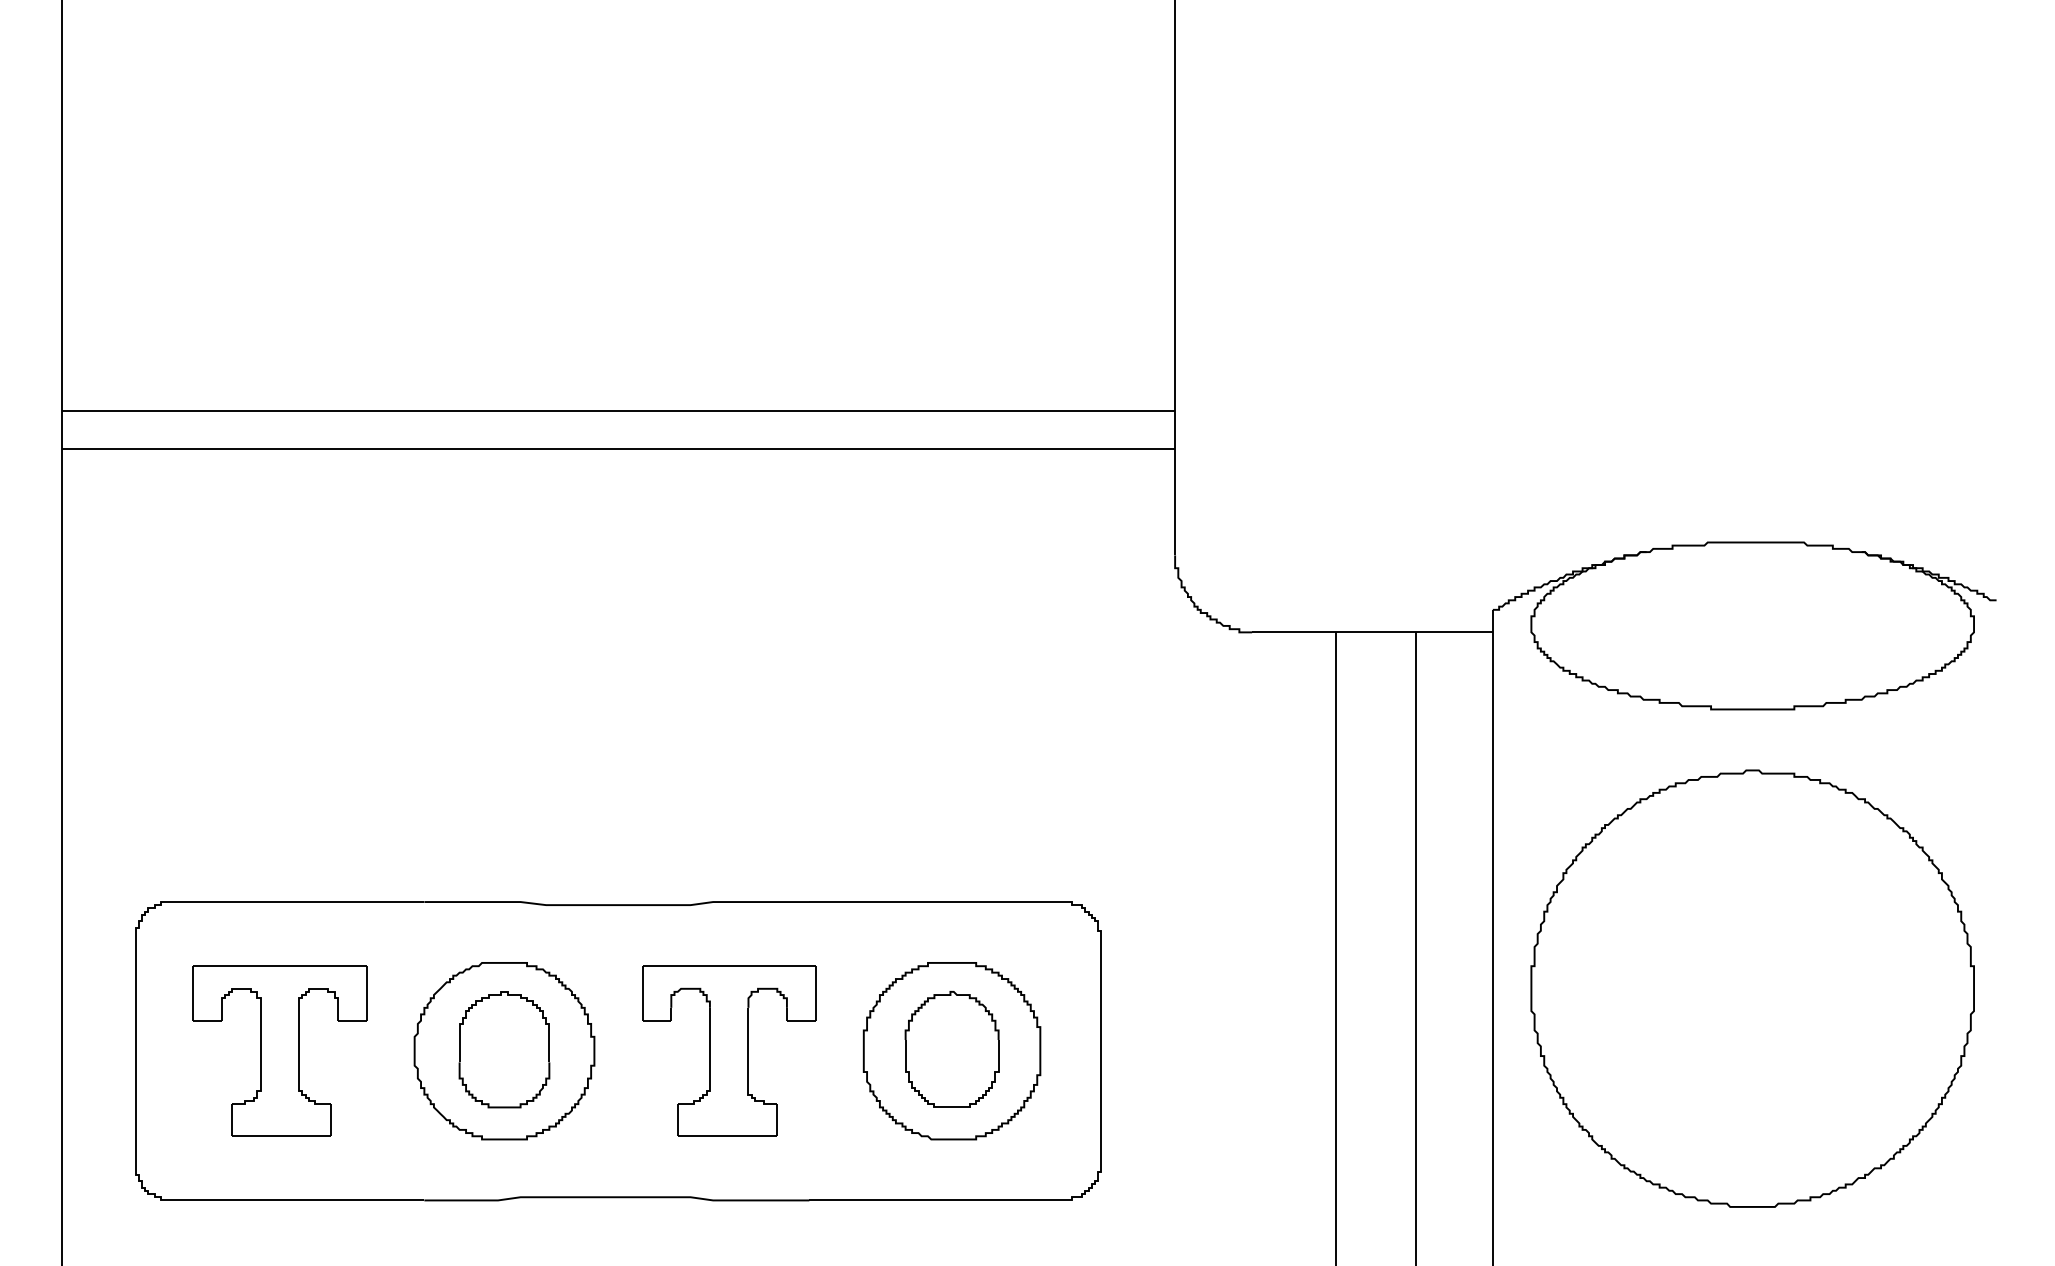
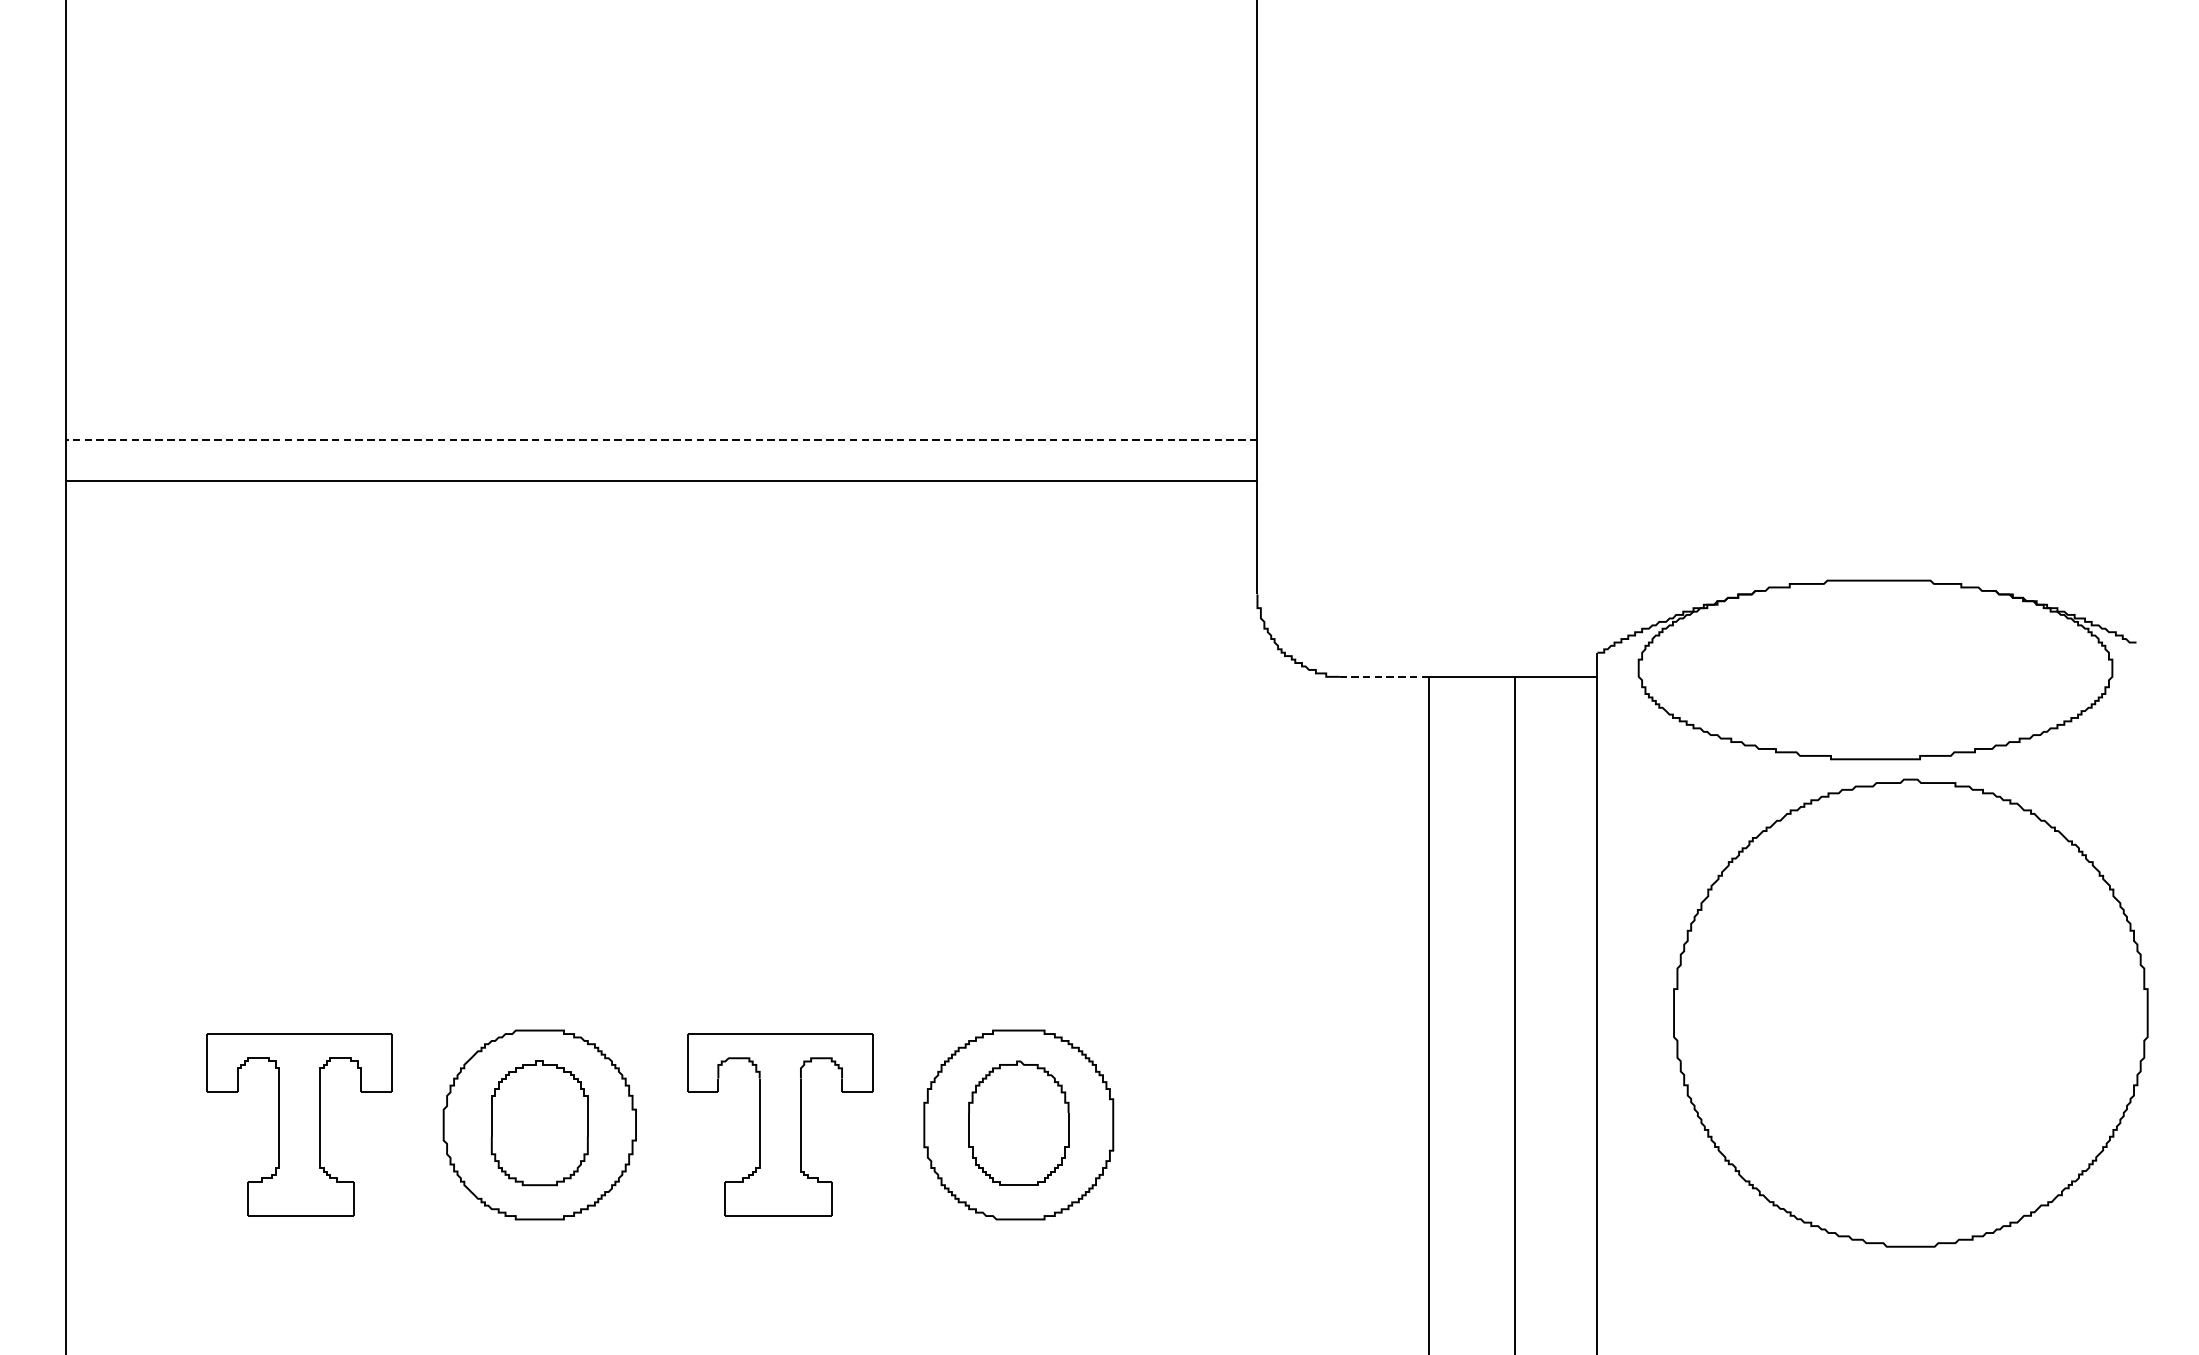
line: (618, 410) -> (661, 439), solid -> dashed
line: (1293, 632) -> (1384, 676), solid -> dashed
part: (1752, 988) -> (1910, 1012), moved
part: (618, 1051) -> (661, 1125), removed

